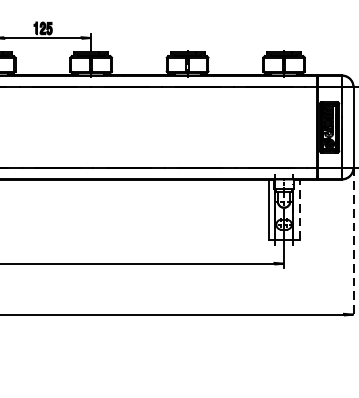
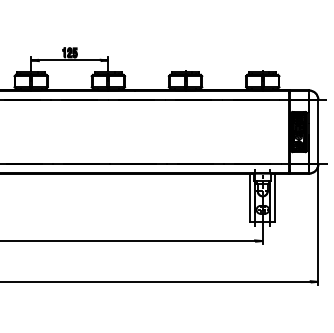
line: (299, 209) -> (275, 197), dashed -> solid
line: (353, 244) -> (318, 225), dashed -> solid

